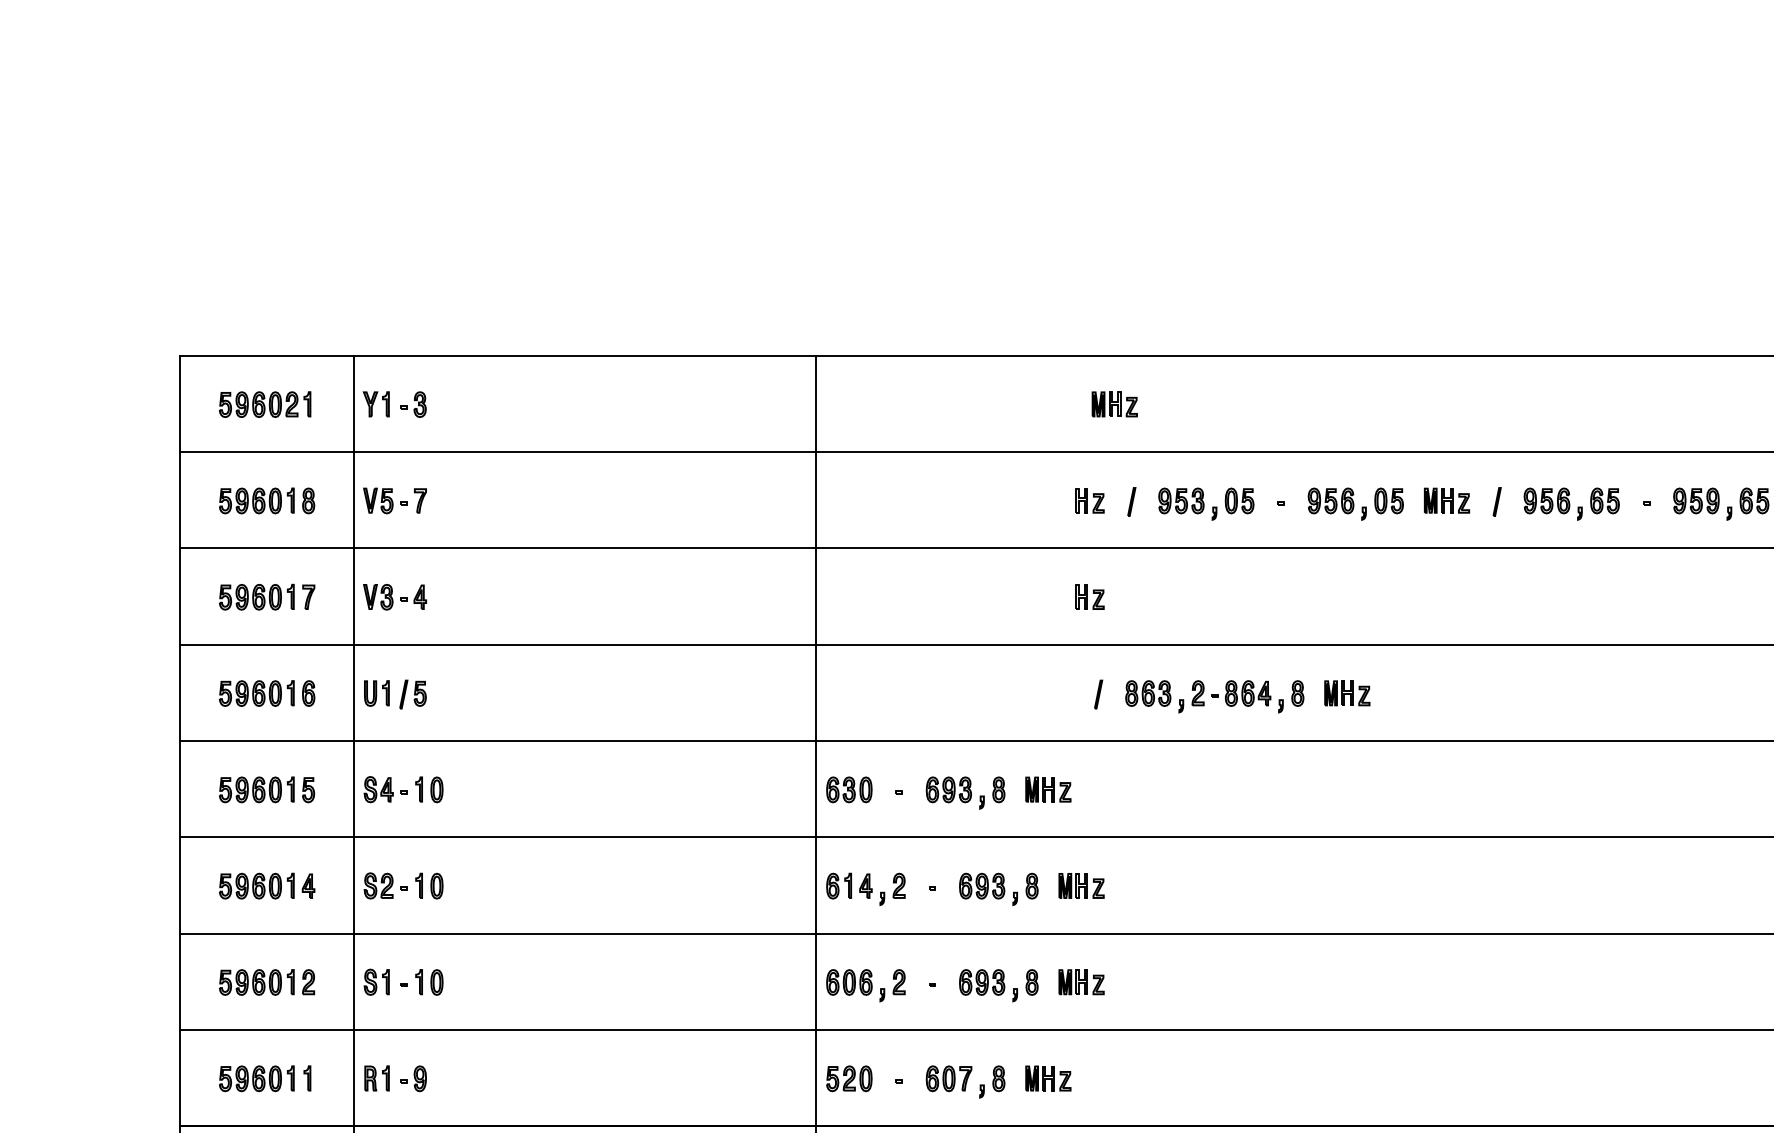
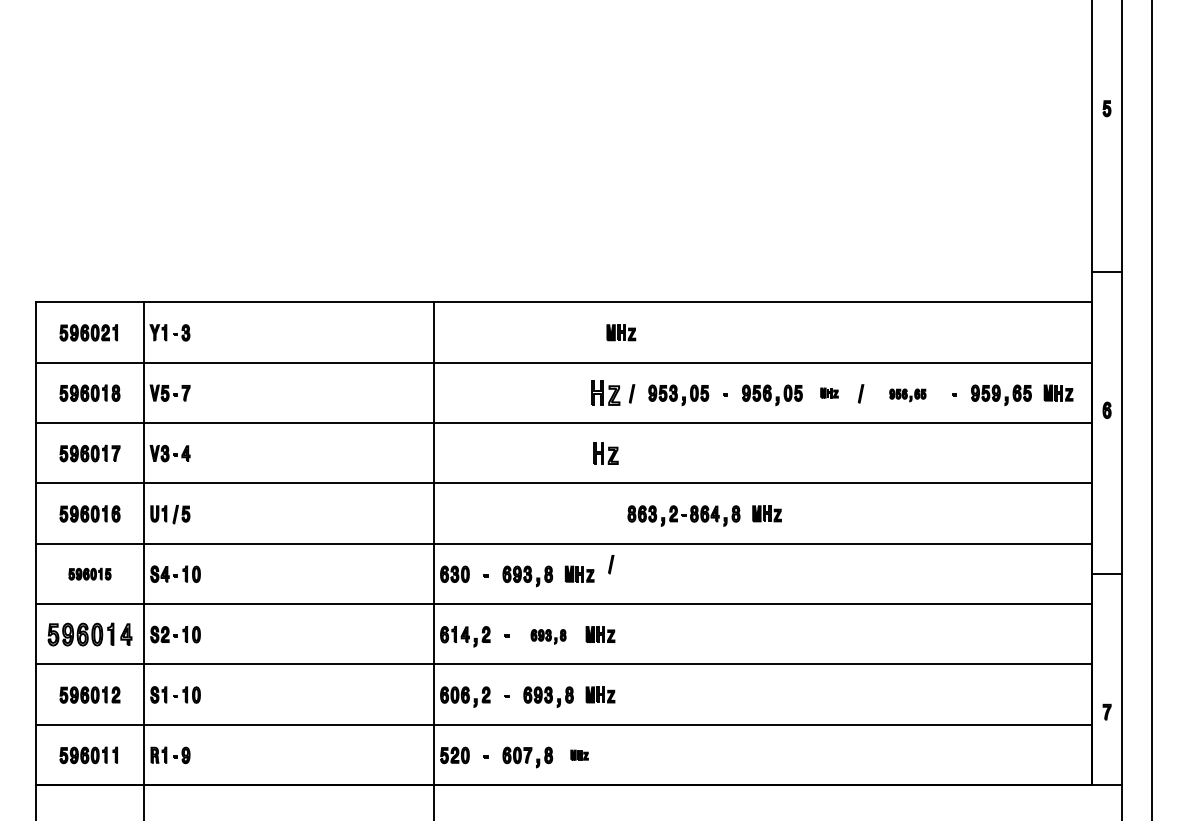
part: (1446, 499) -> (829, 392), size x0.6
part: (1089, 501) -> (605, 393), size x1.6
part: (1571, 504) -> (907, 395), size x0.6
part: (1089, 597) -> (605, 453), size x1.4
line: (1099, 694) -> (611, 564), moved
part: (266, 788) -> (89, 573), size x0.7
part: (266, 885) -> (89, 634), size x1.4
part: (998, 889) -> (548, 636), size x0.7
part: (1048, 1077) -> (579, 754), size x0.6

